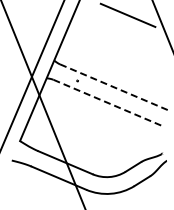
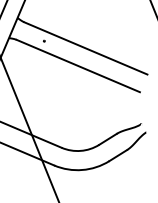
line: (114, 87) -> (86, 48), dashed -> solid
line: (107, 102) -> (78, 65), dashed -> solid

